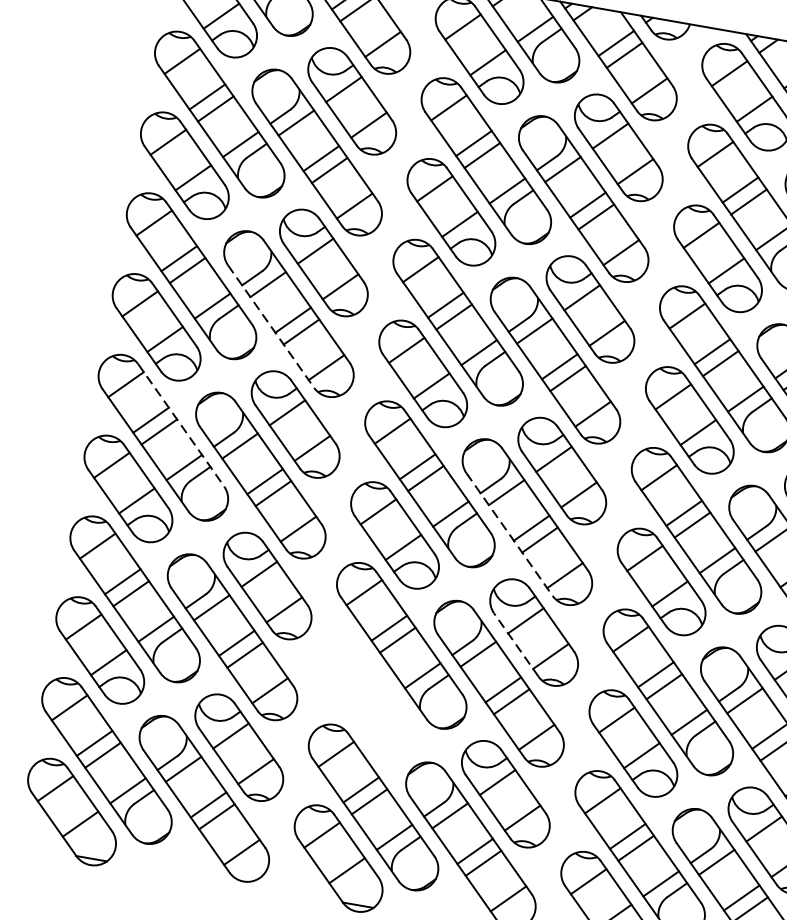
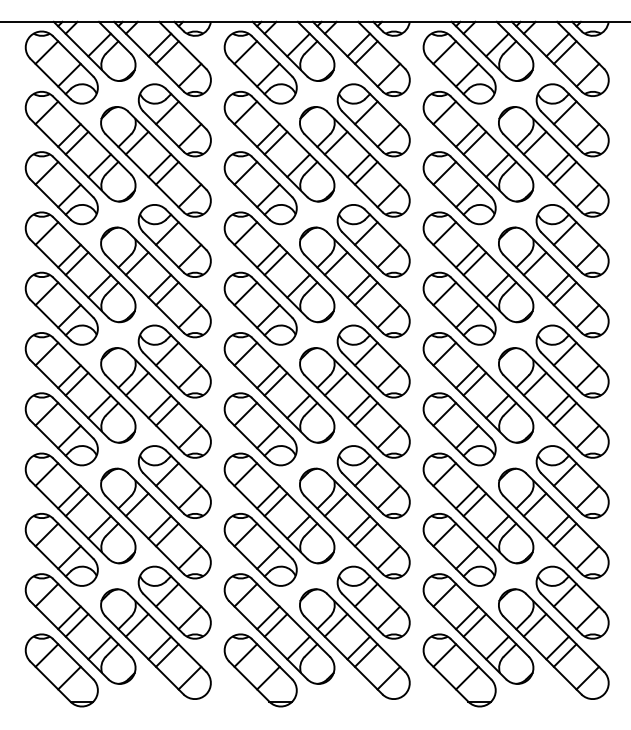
line: (270, 327) -> (144, 294), dashed -> solid
line: (181, 425) -> (92, 376), dashed -> solid
line: (509, 534) -> (343, 414), dashed -> solid
line: (516, 645) -> (362, 493), dashed -> solid
part: (366, 696) -> (260, 549), added

